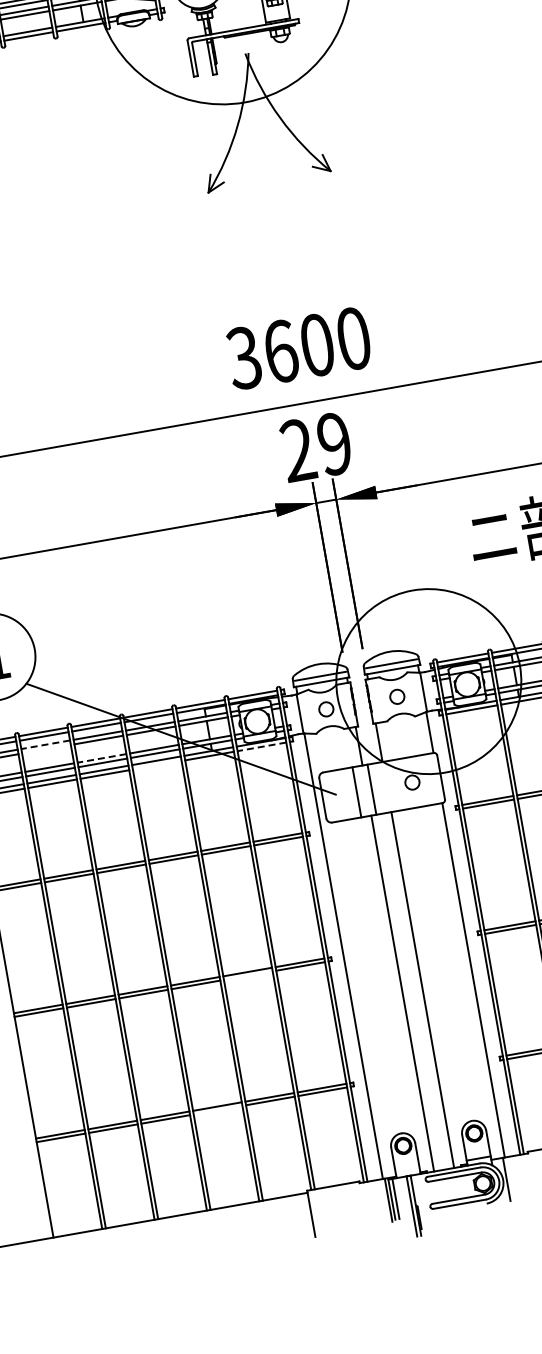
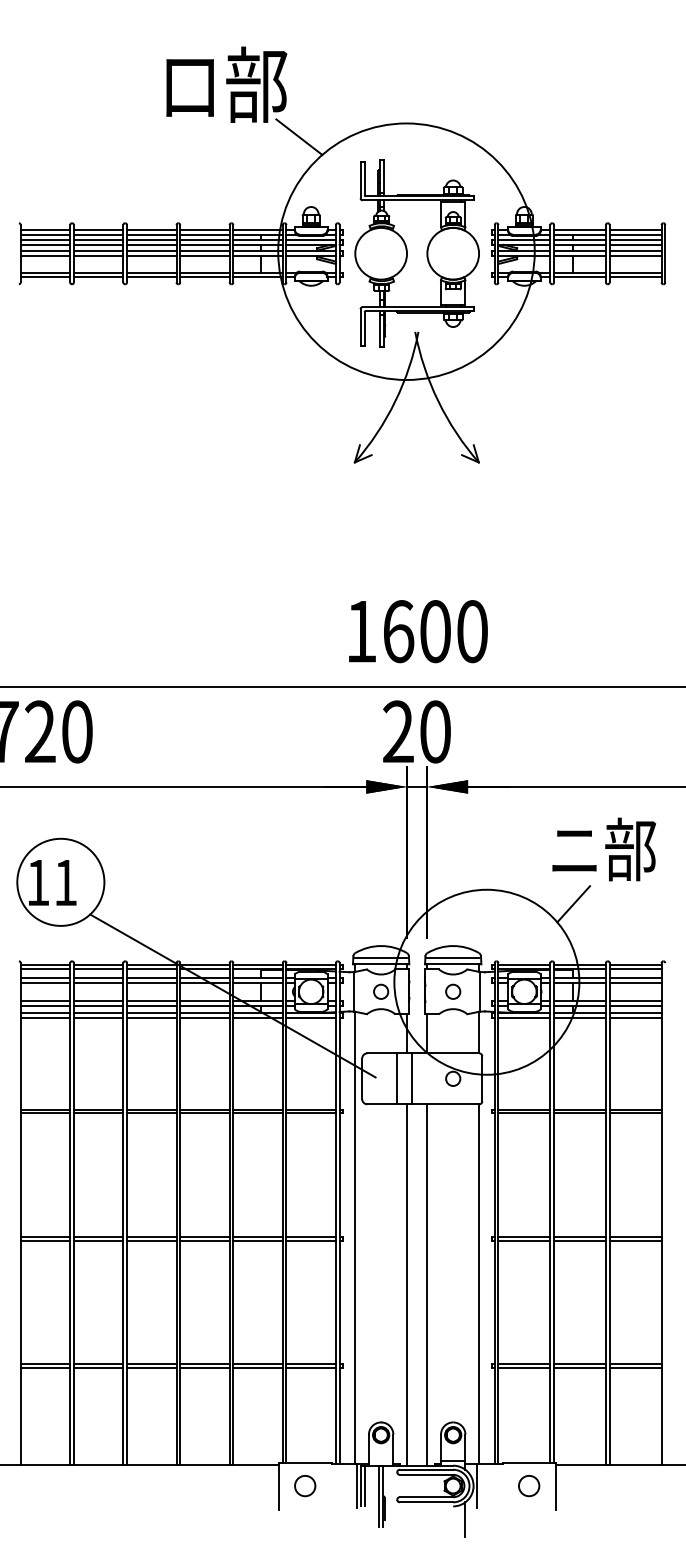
text: (243, 358) -> (360, 631), 3600 -> 1600
text: (334, 443) -> (435, 731), 29 -> 20
line: (500, 589) -> (573, 904), added
line: (45, 744) -> (98, 977), dashed -> solid
line: (262, 746) -> (311, 1017), dashed -> solid
line: (46, 749) -> (98, 982), added
line: (101, 758) -> (151, 1001), dashed -> solid
line: (156, 765) -> (204, 1017), added
line: (247, 975) -> (257, 1240), added
line: (217, 1110) -> (204, 1367), added
circle: (337, 1209) -> (305, 1486), added
line: (501, 1214) -> (465, 1519), added

